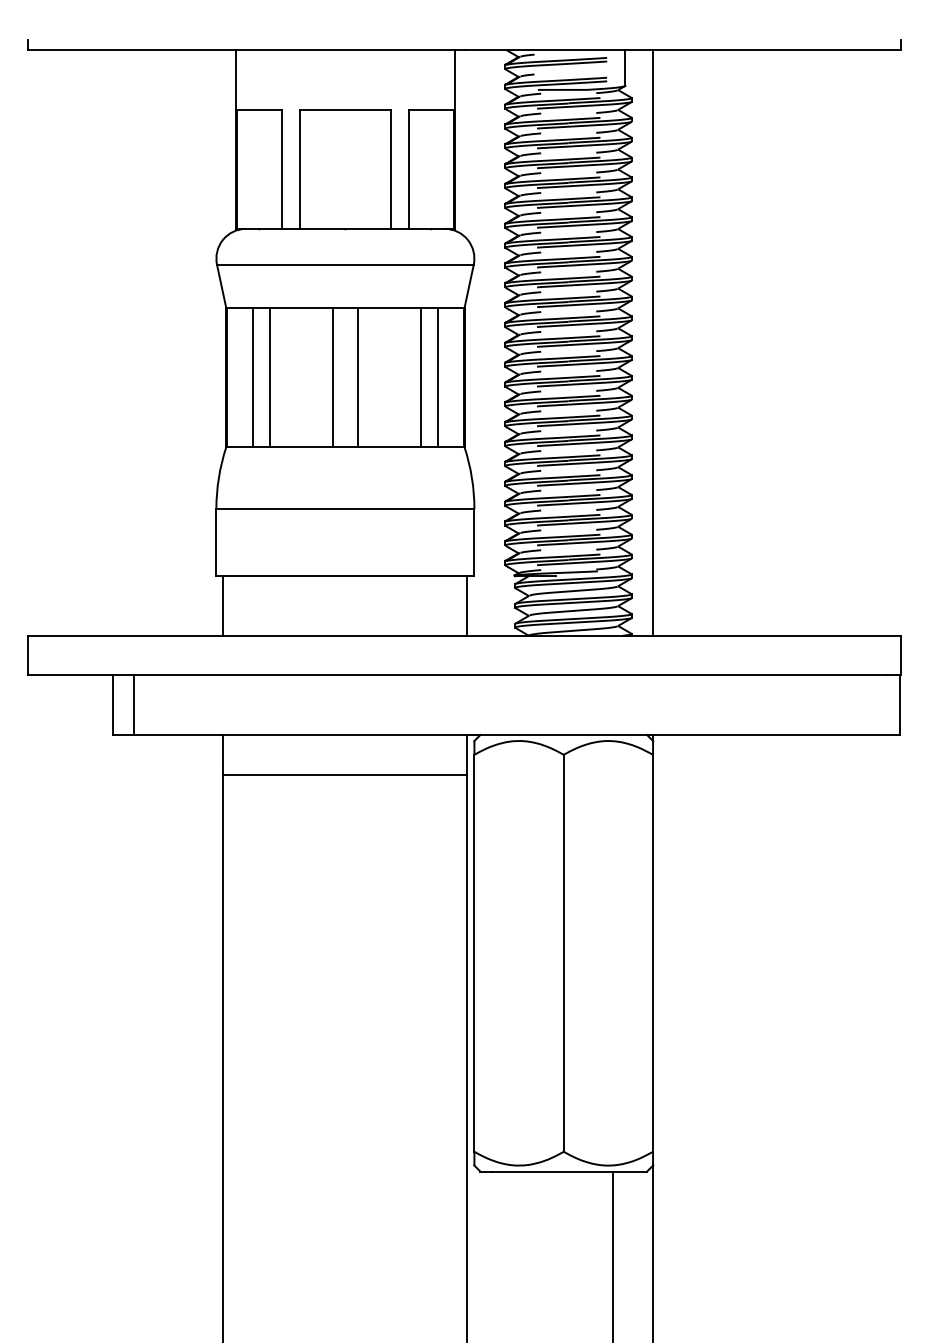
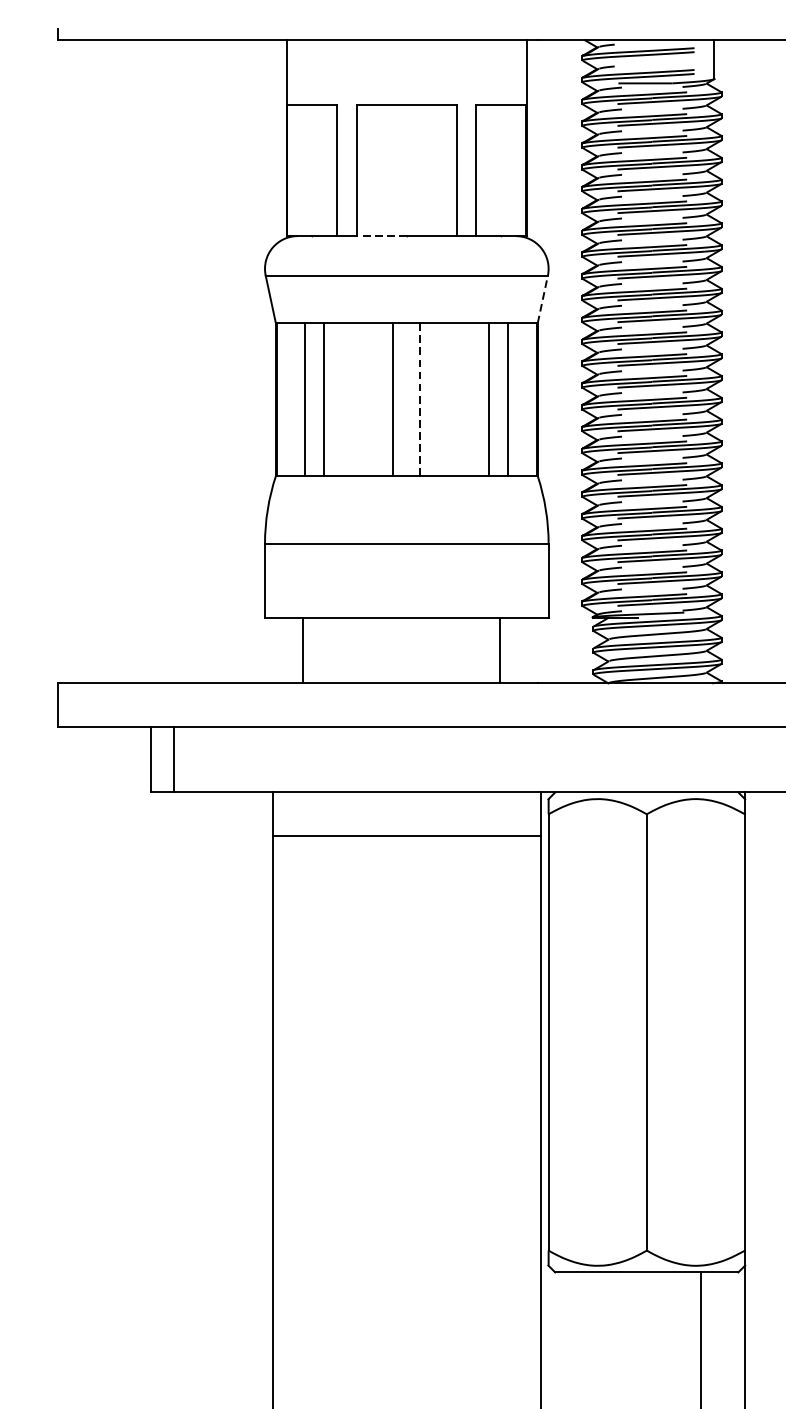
line: (322, 228) -> (381, 235), solid -> dashed
line: (469, 286) -> (543, 299), solid -> dashed
line: (653, 342) -> (745, 361), removed
line: (357, 377) -> (420, 399), solid -> dashed
line: (223, 605) -> (303, 650), moved
line: (467, 605) -> (500, 650), moved

